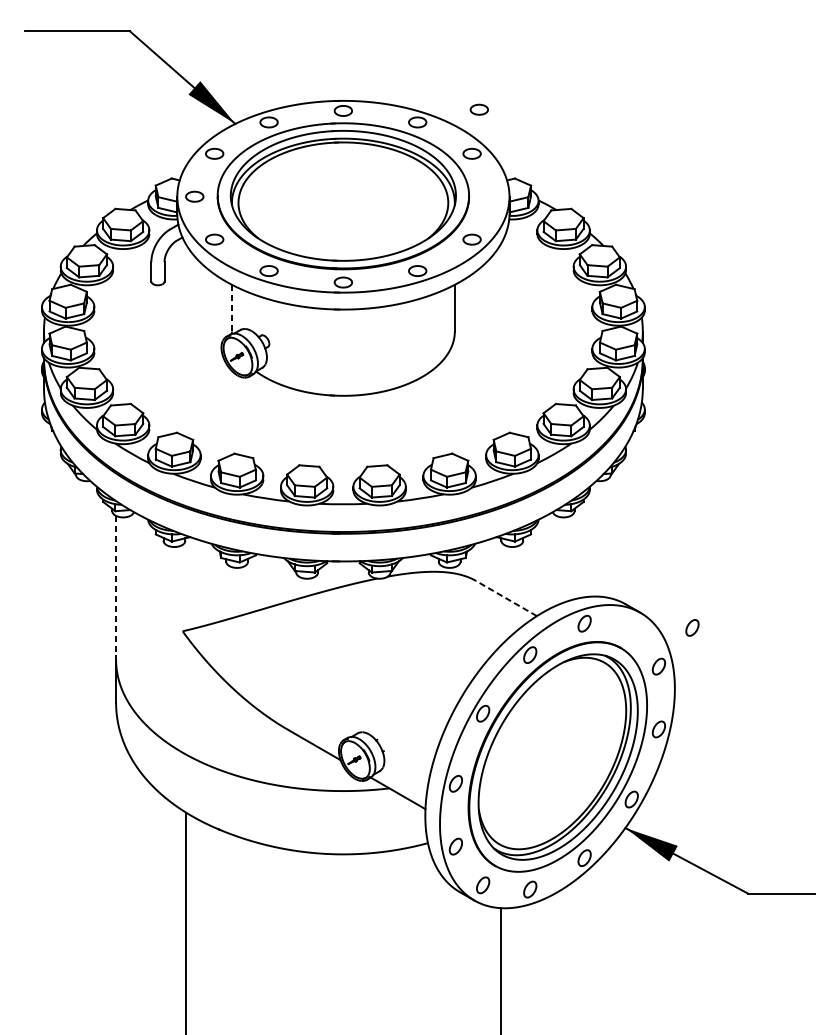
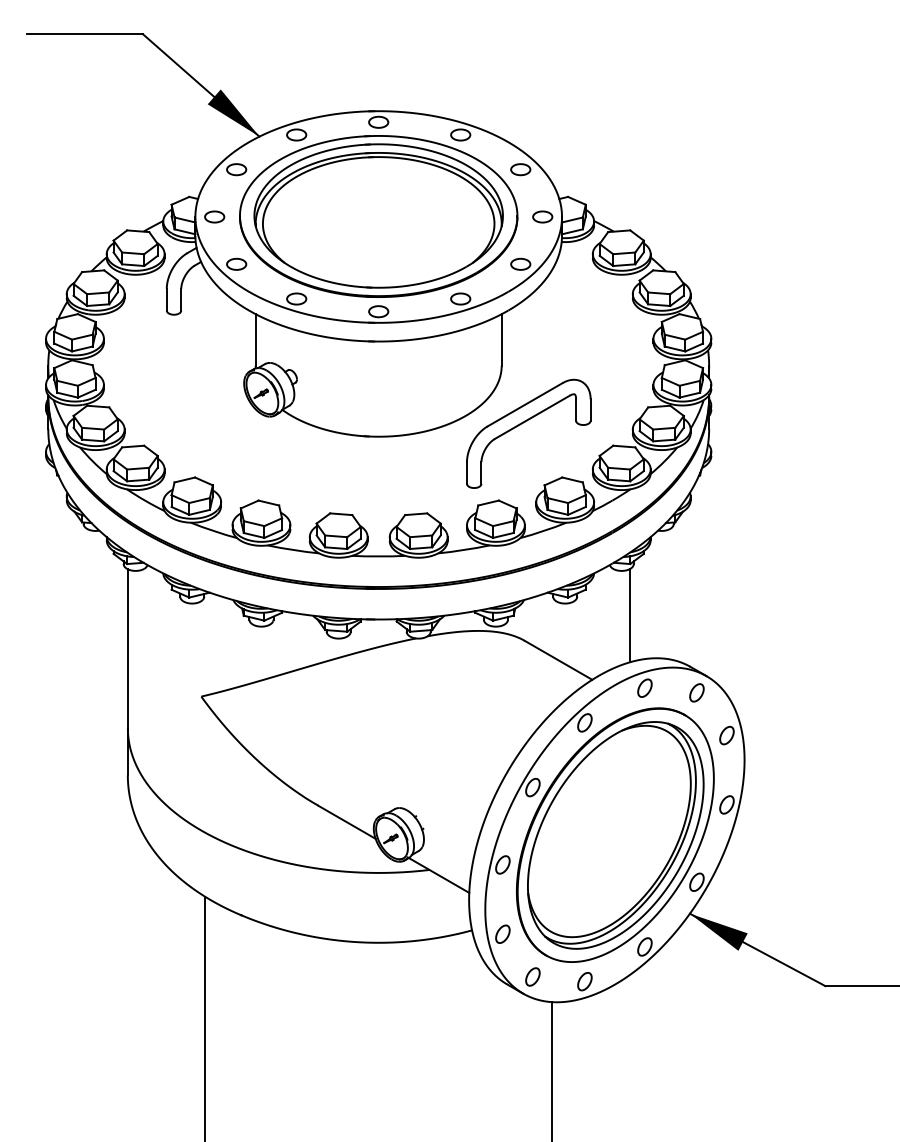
part: (479, 109) -> (542, 216), moved
line: (231, 307) -> (255, 339), dashed -> solid
part: (473, 384) -> (522, 424), added
line: (570, 557) -> (629, 615), added
line: (115, 588) -> (127, 649), dashed -> solid
line: (506, 598) -> (558, 660), dashed -> solid
part: (692, 627) -> (696, 692), moved

